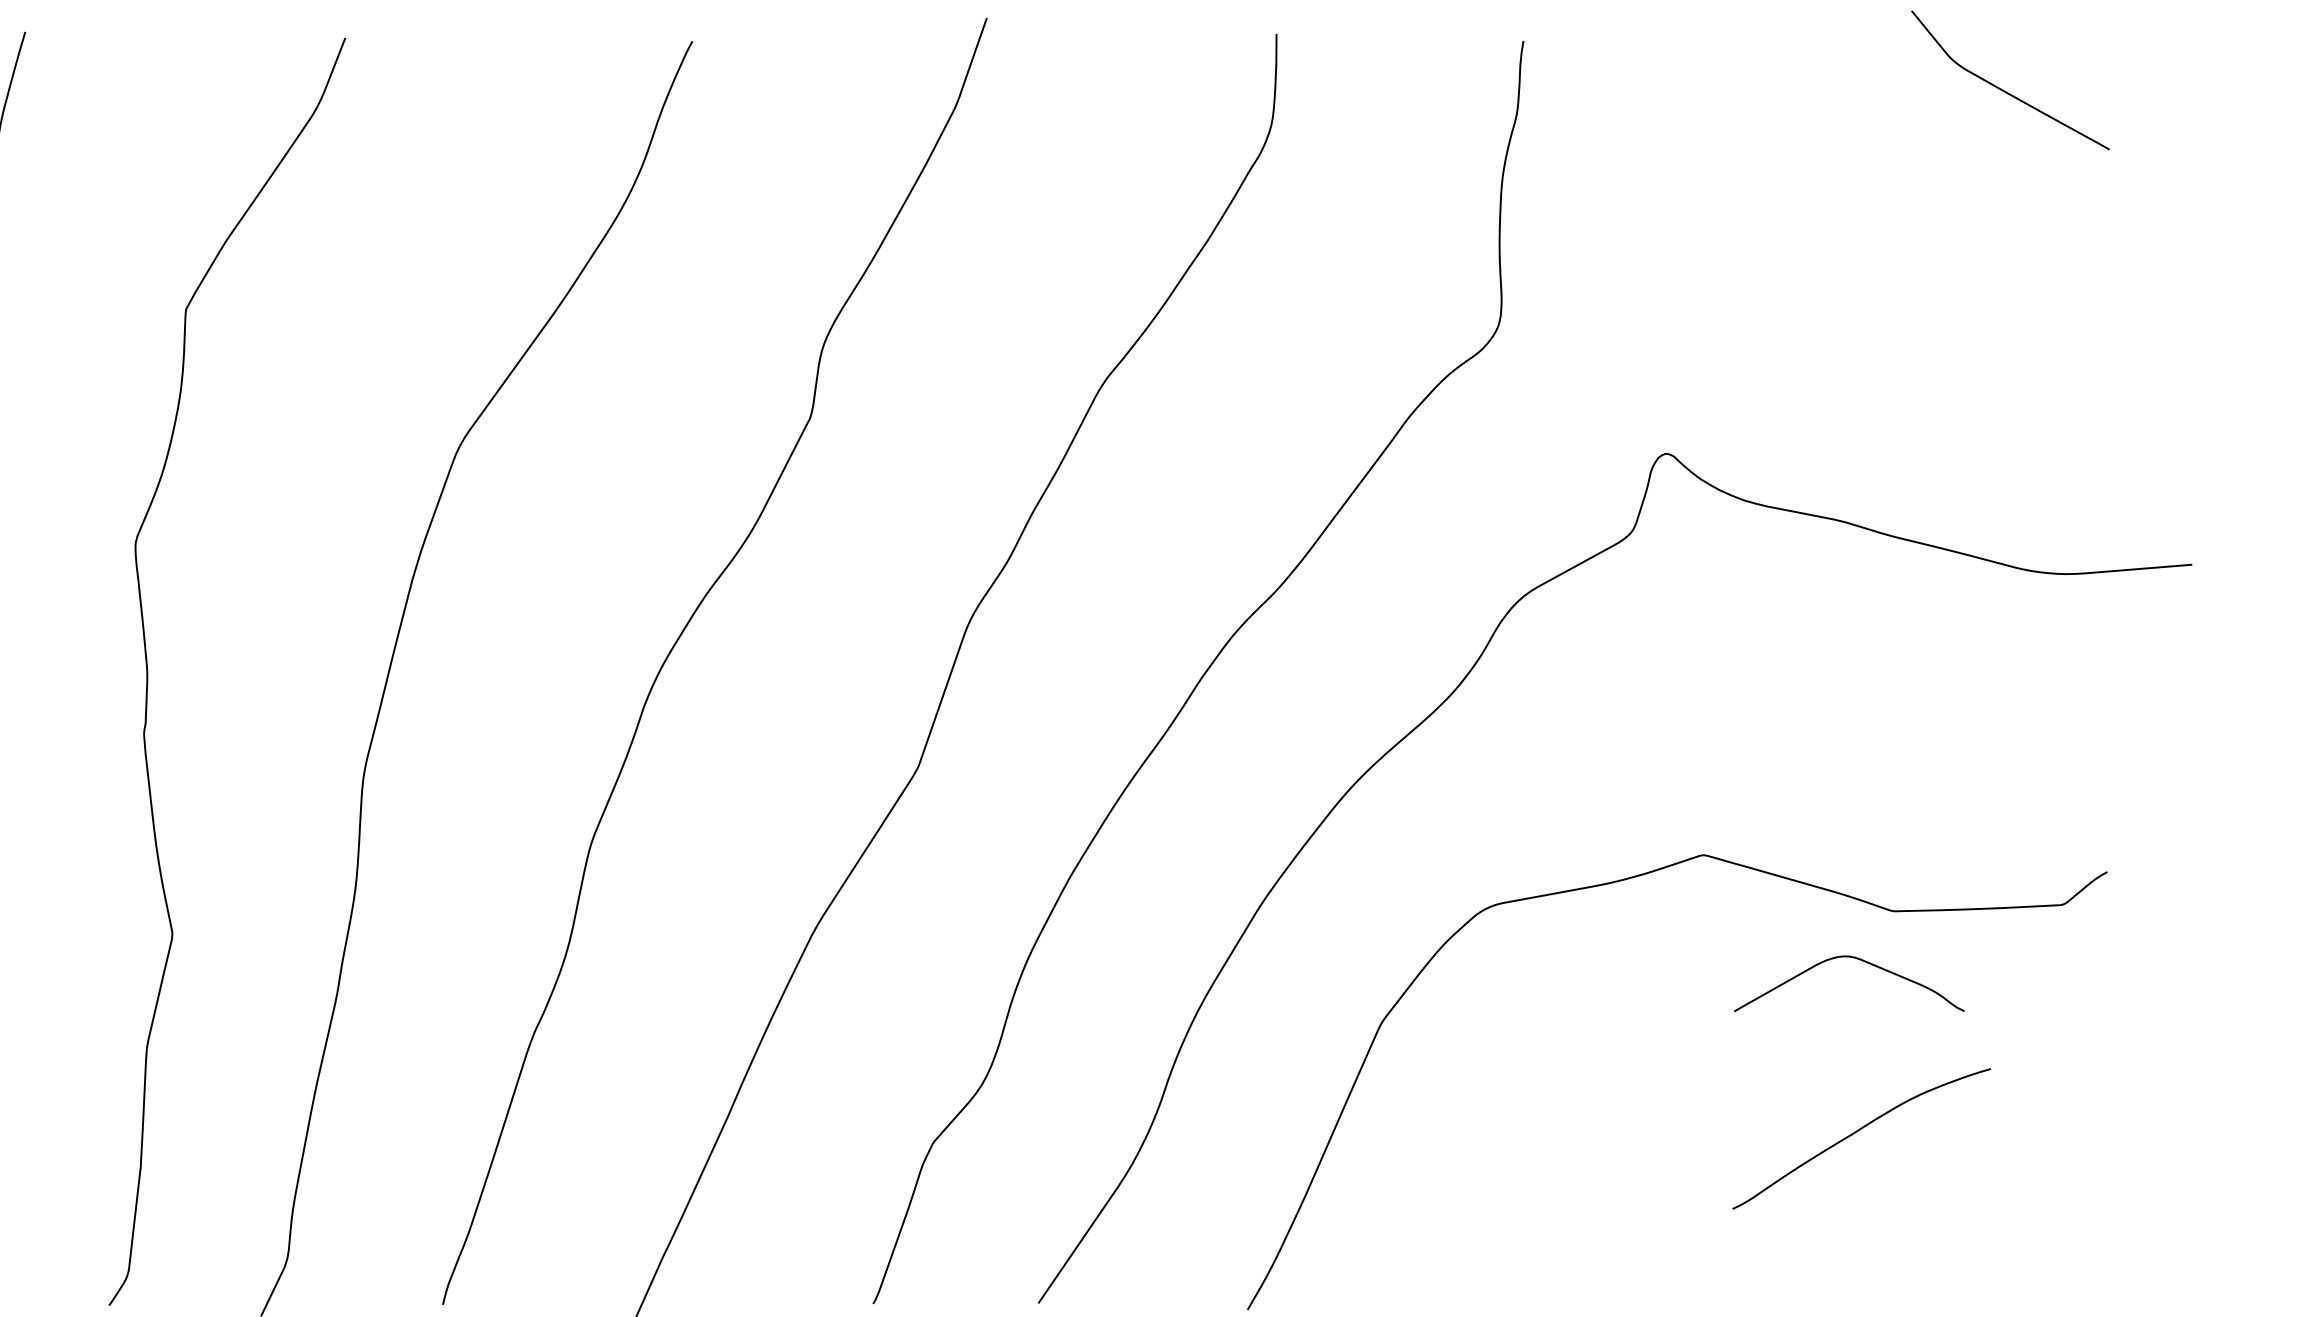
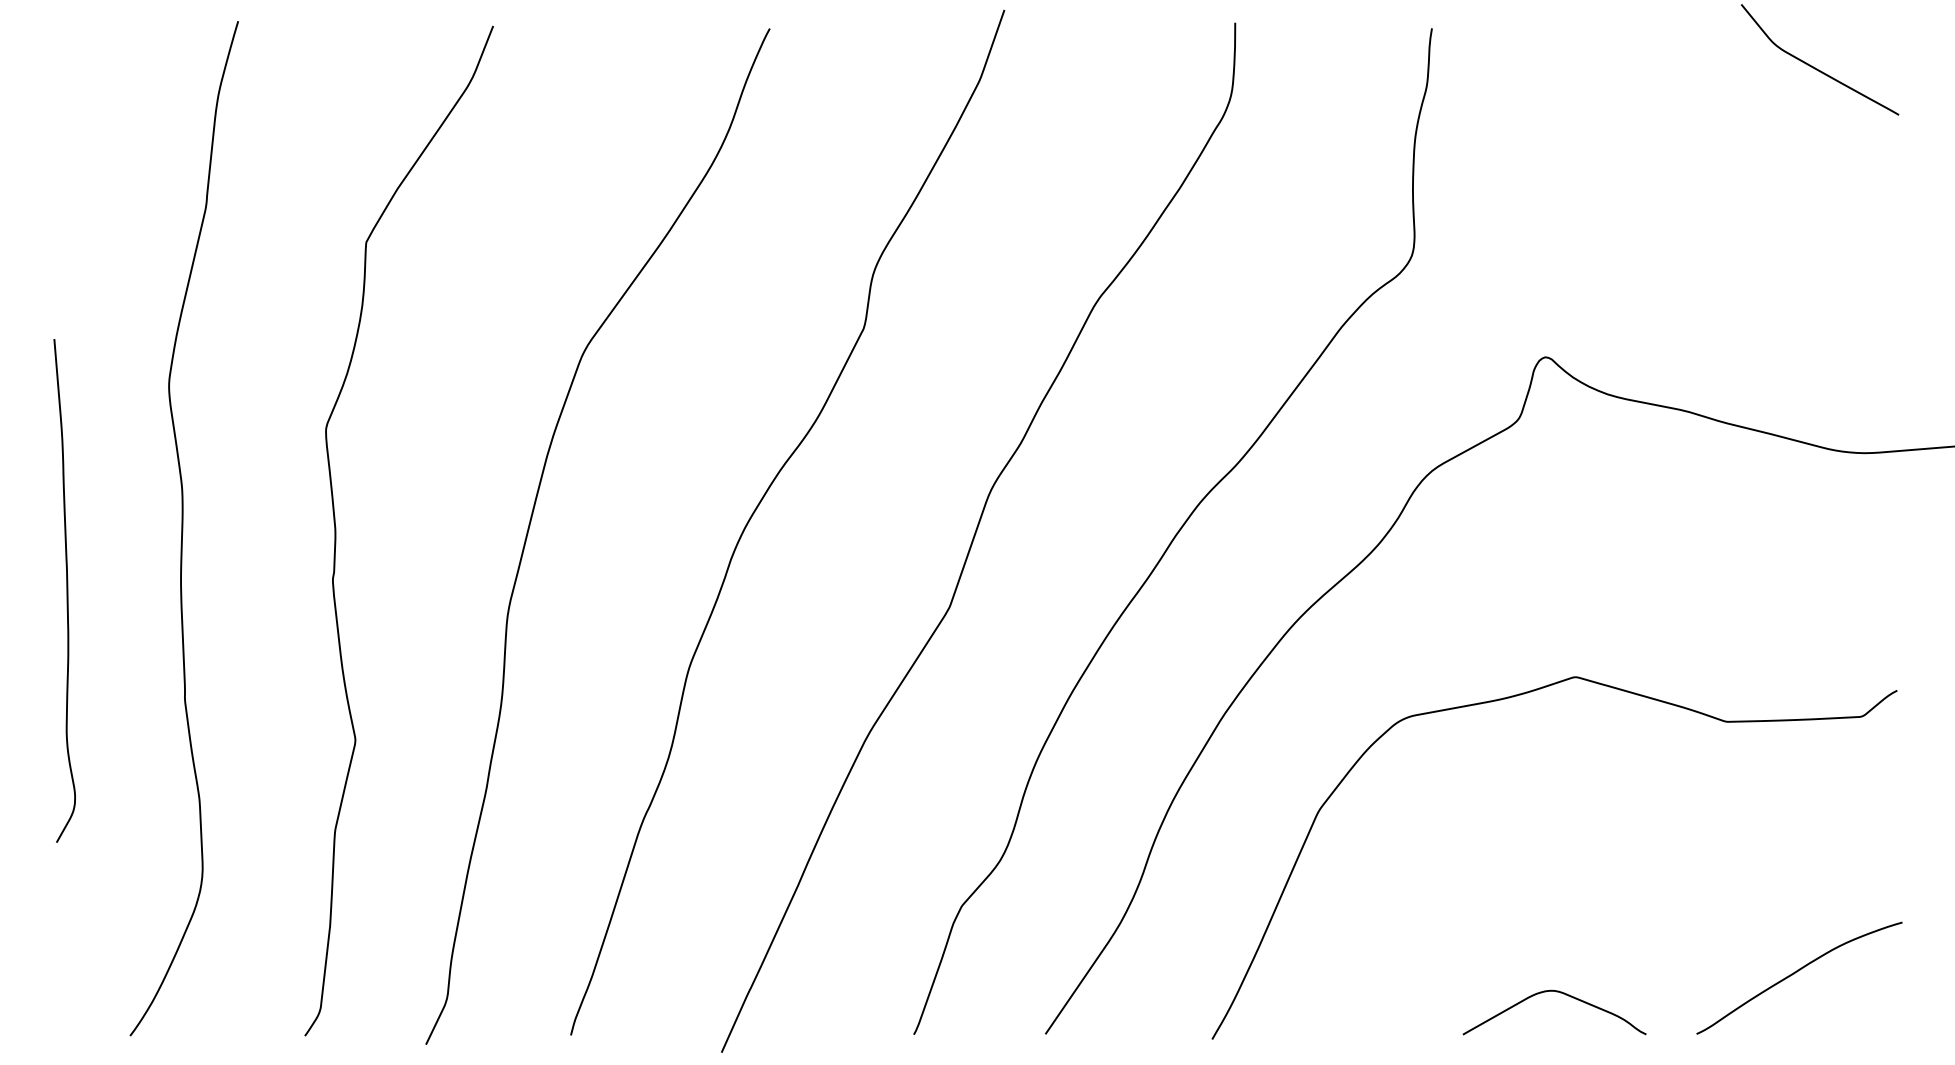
curve: (1856, 959) -> (1560, 993), moved
curve: (1859, 1131) -> (1797, 972), moved

